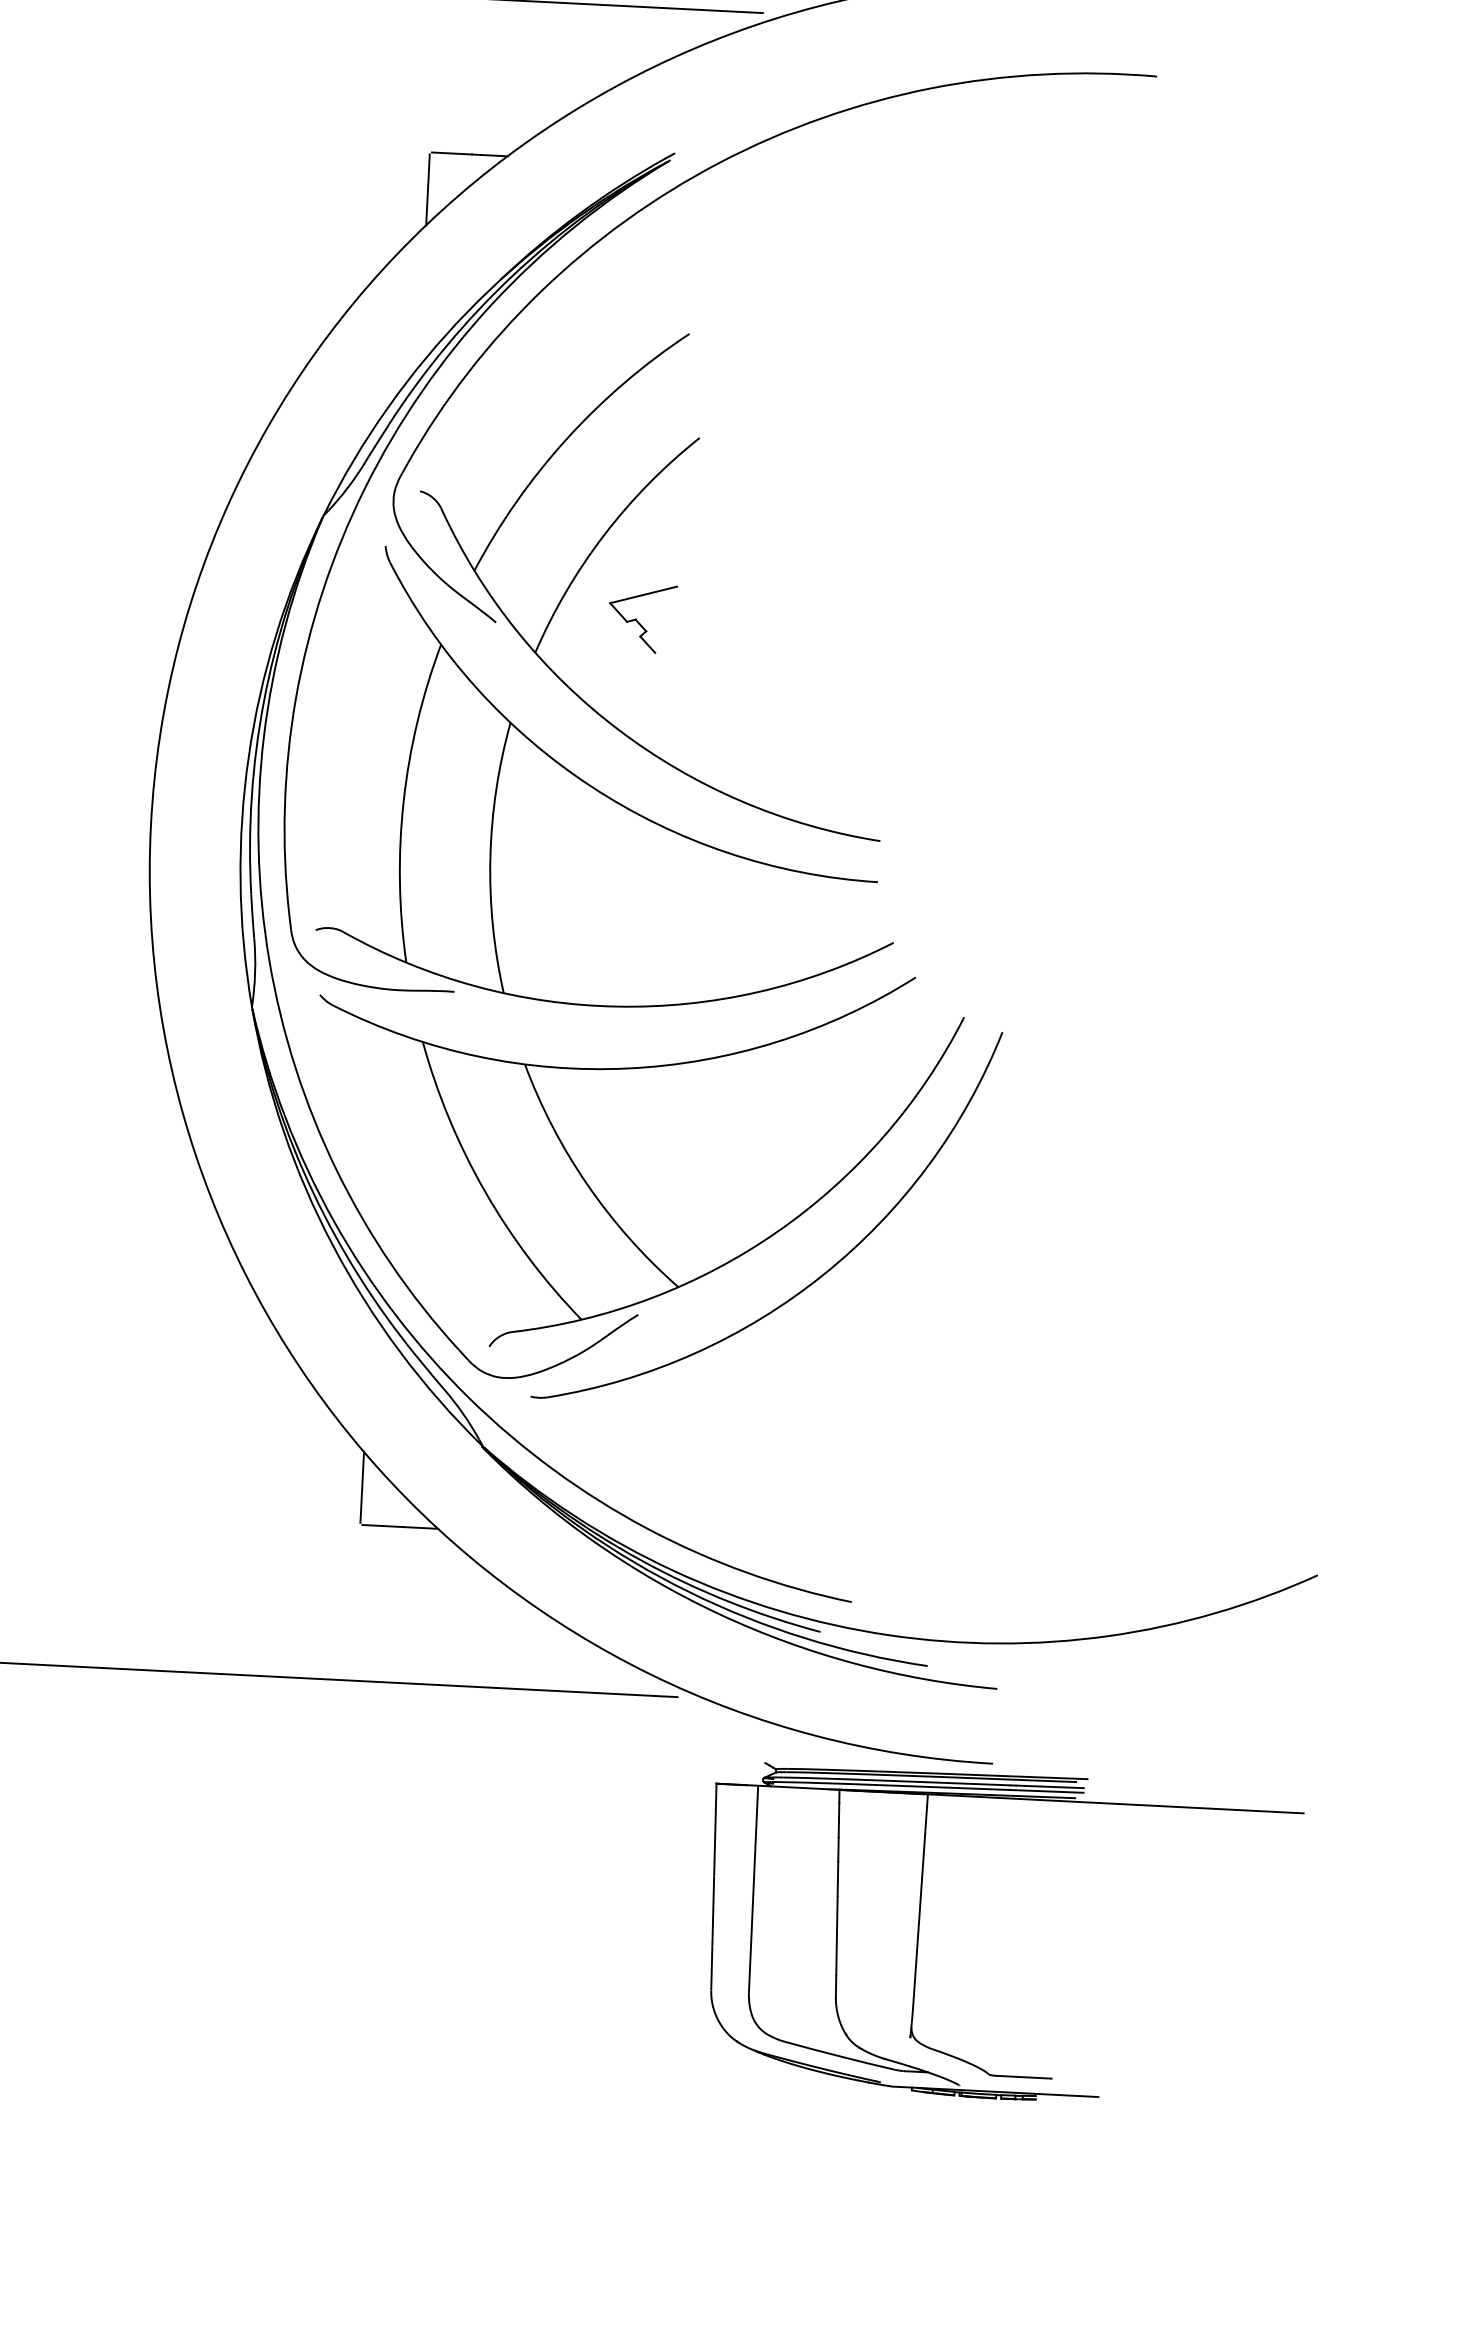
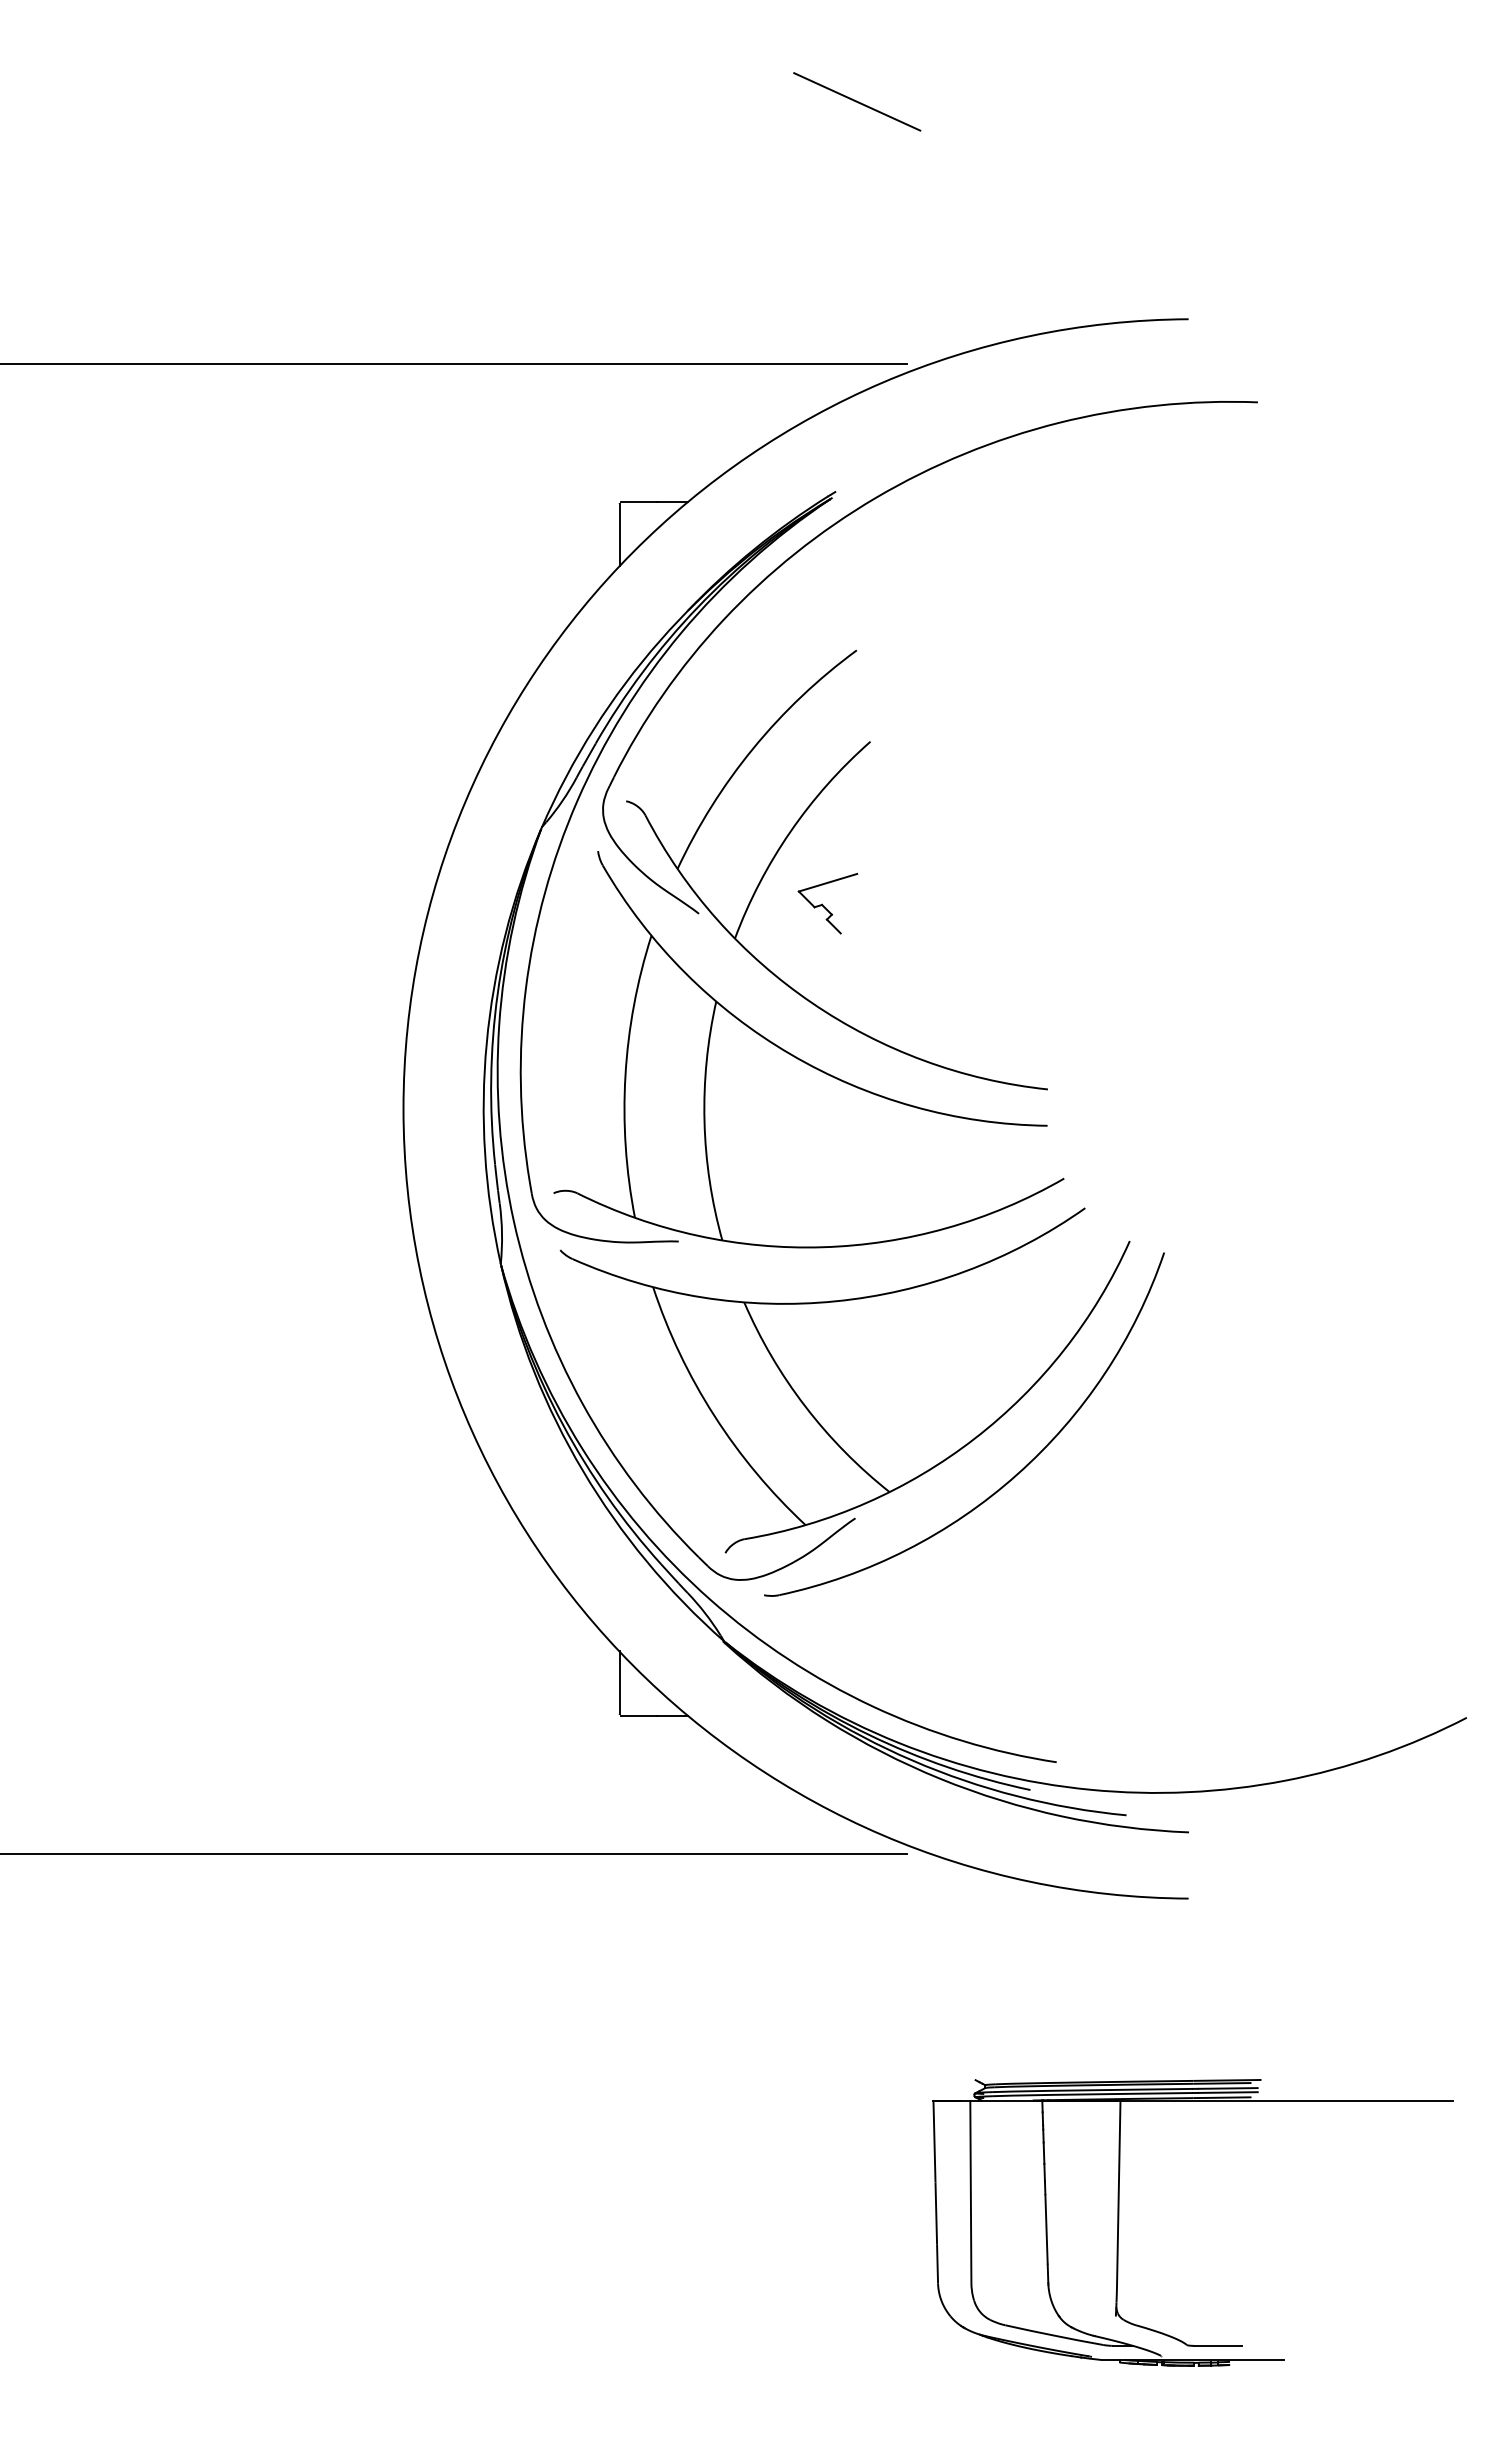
part: (919, 1932) -> (1119, 2222), moved

